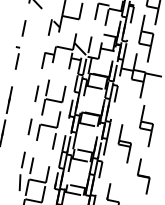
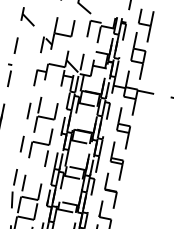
part: (146, 126) -> (123, 128), moved
part: (143, 176) -> (110, 190), moved

